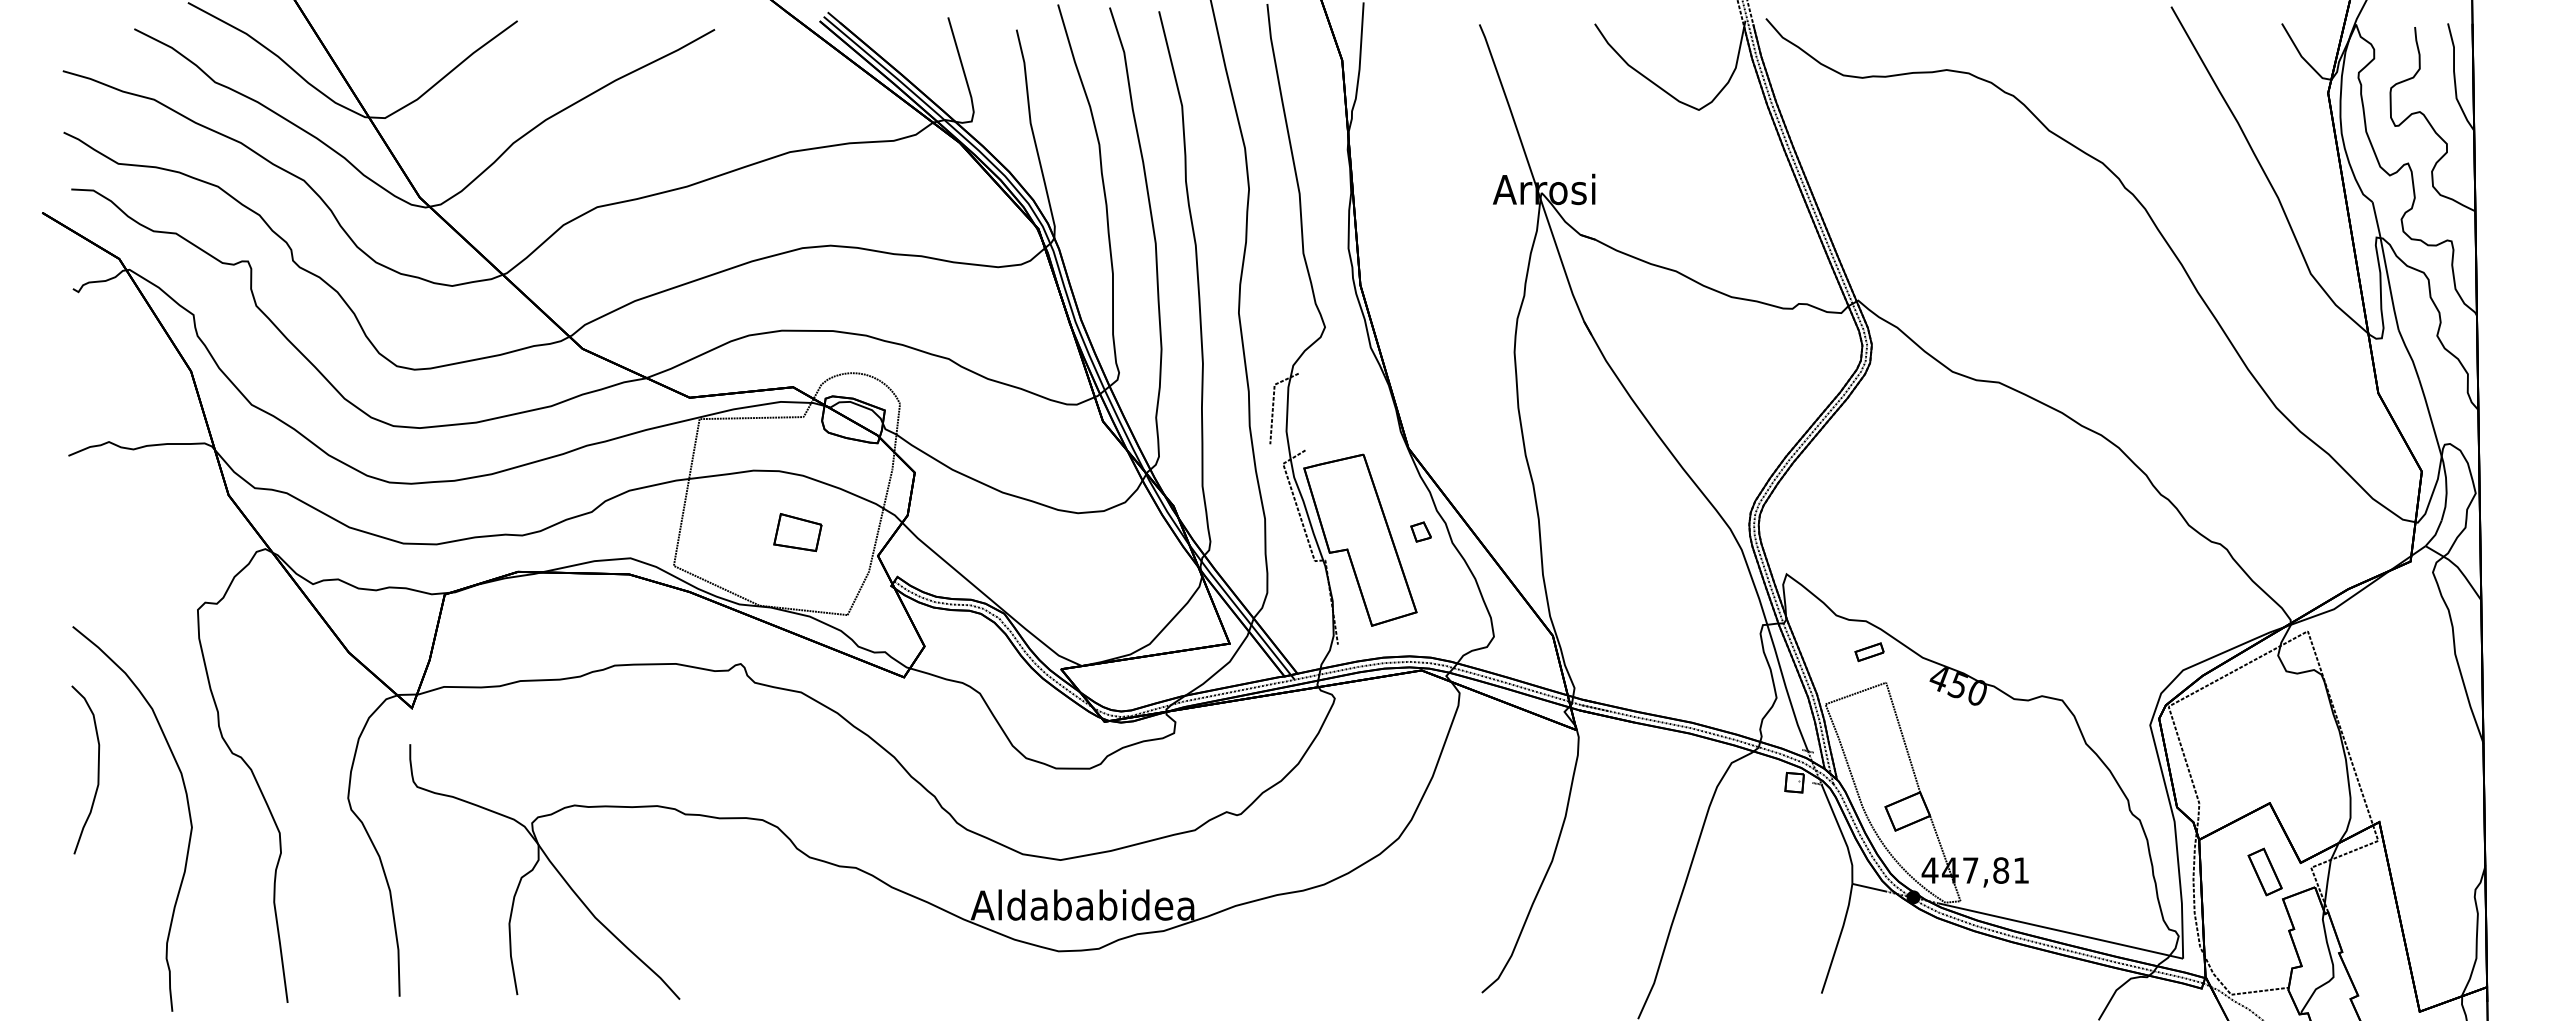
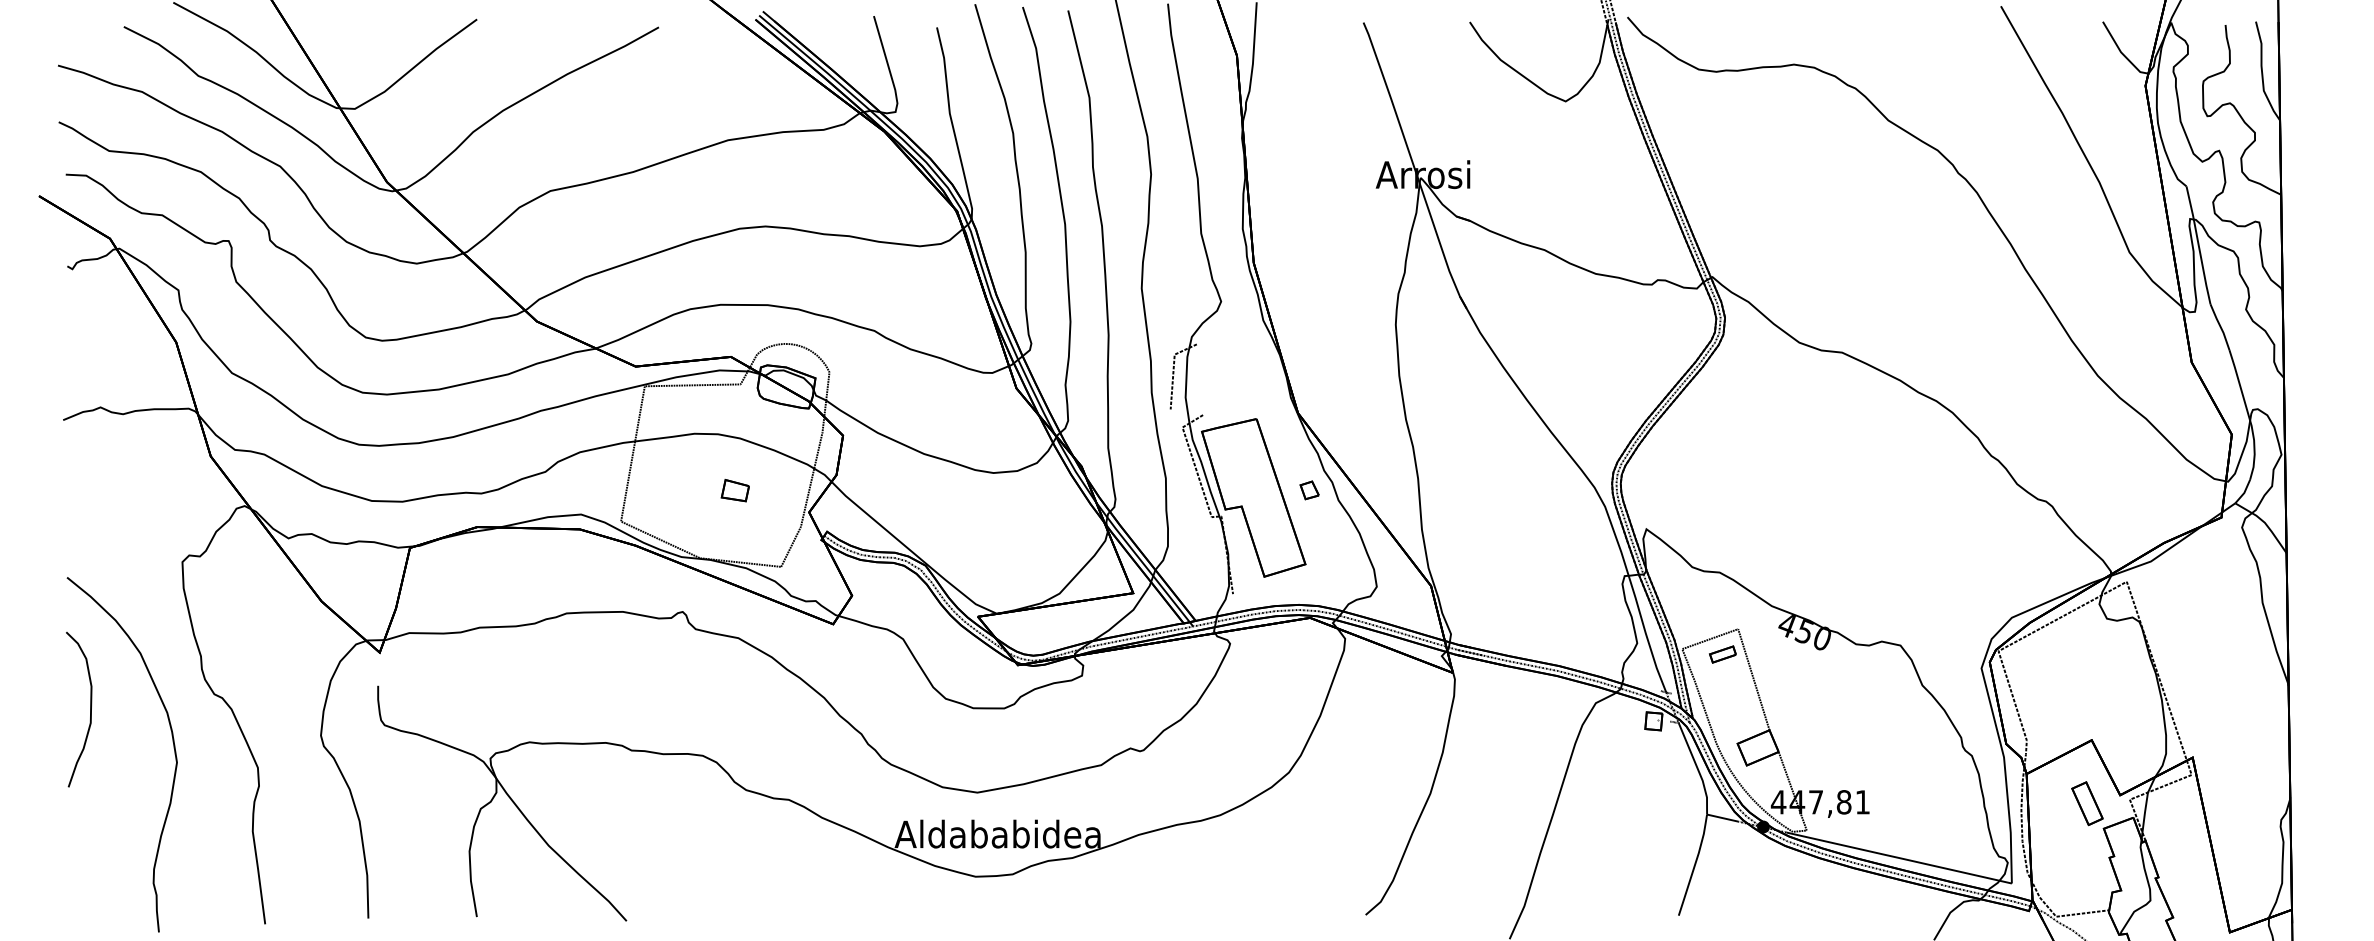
part: (797, 531) -> (735, 489), size x0.62
part: (1869, 652) -> (1722, 654), moved

